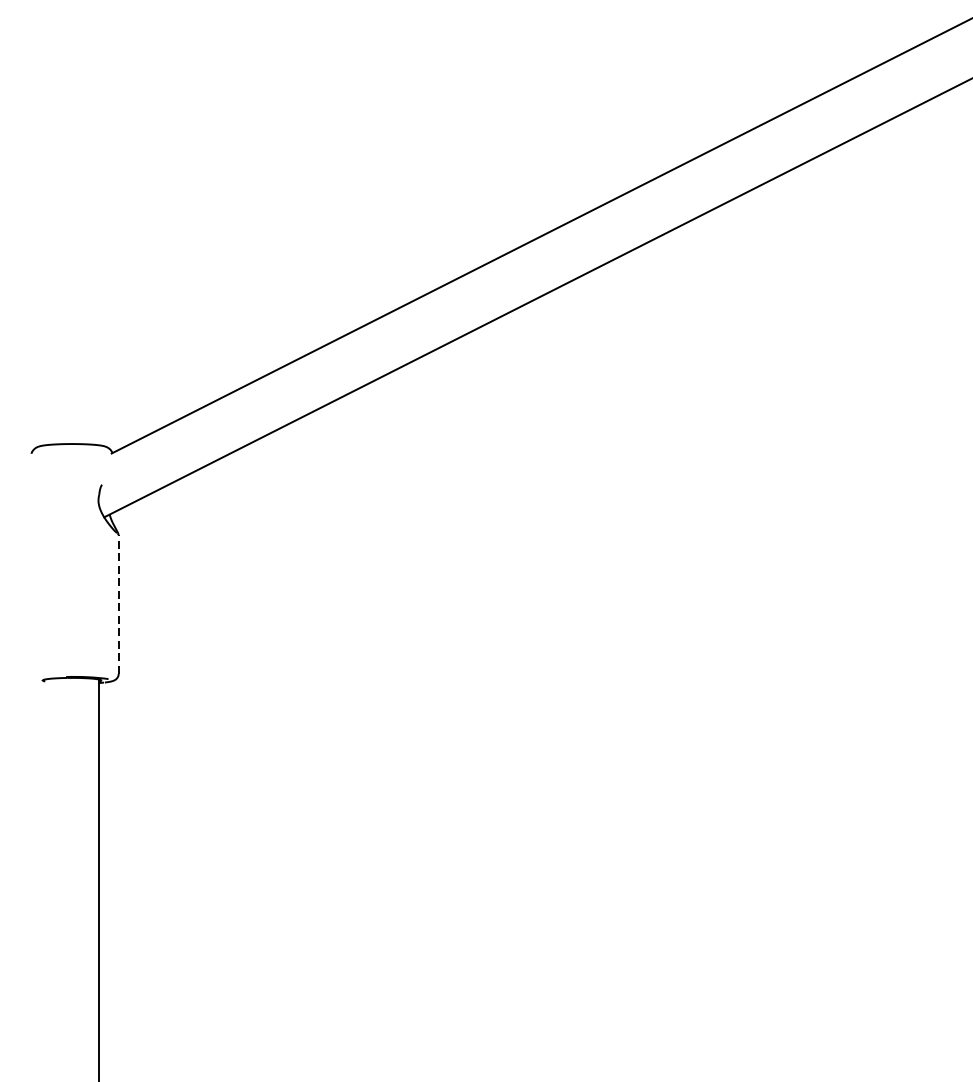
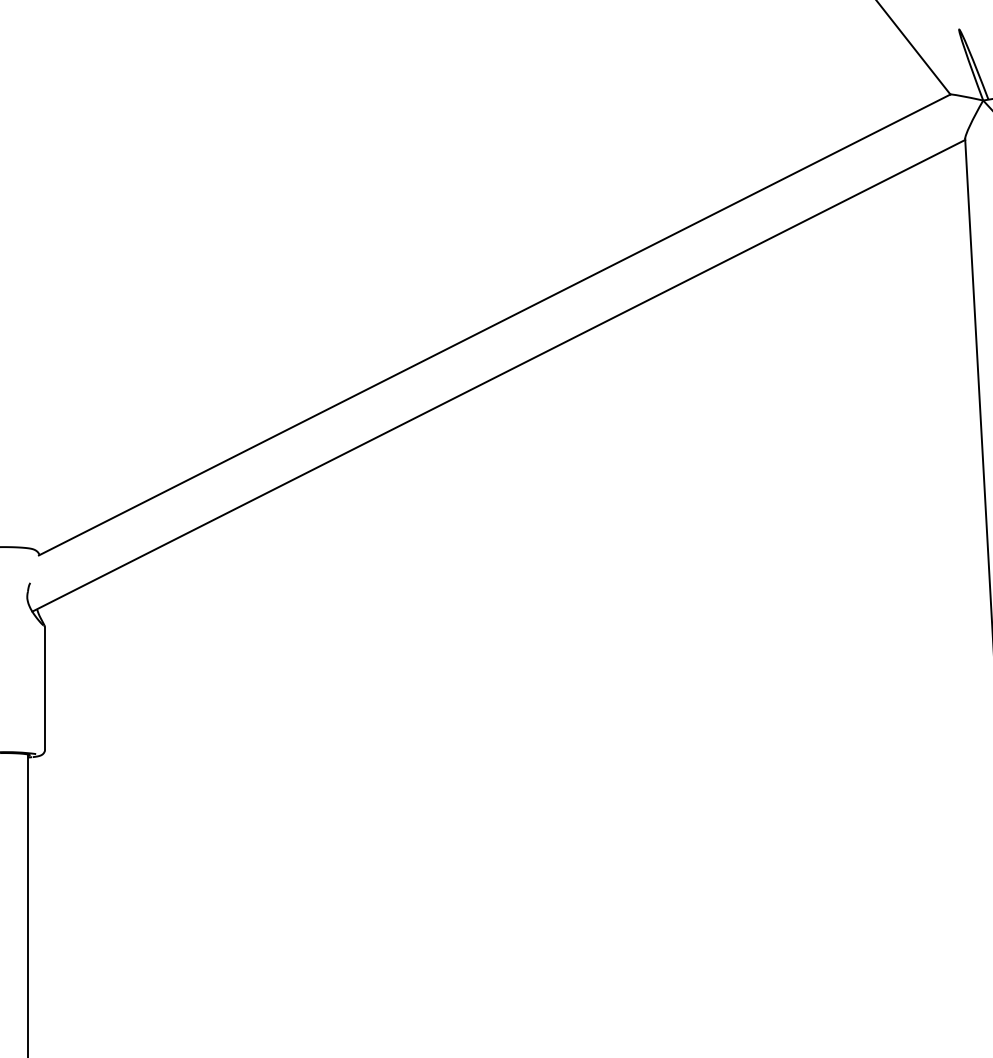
line: (119, 604) -> (45, 688), dashed -> solid

